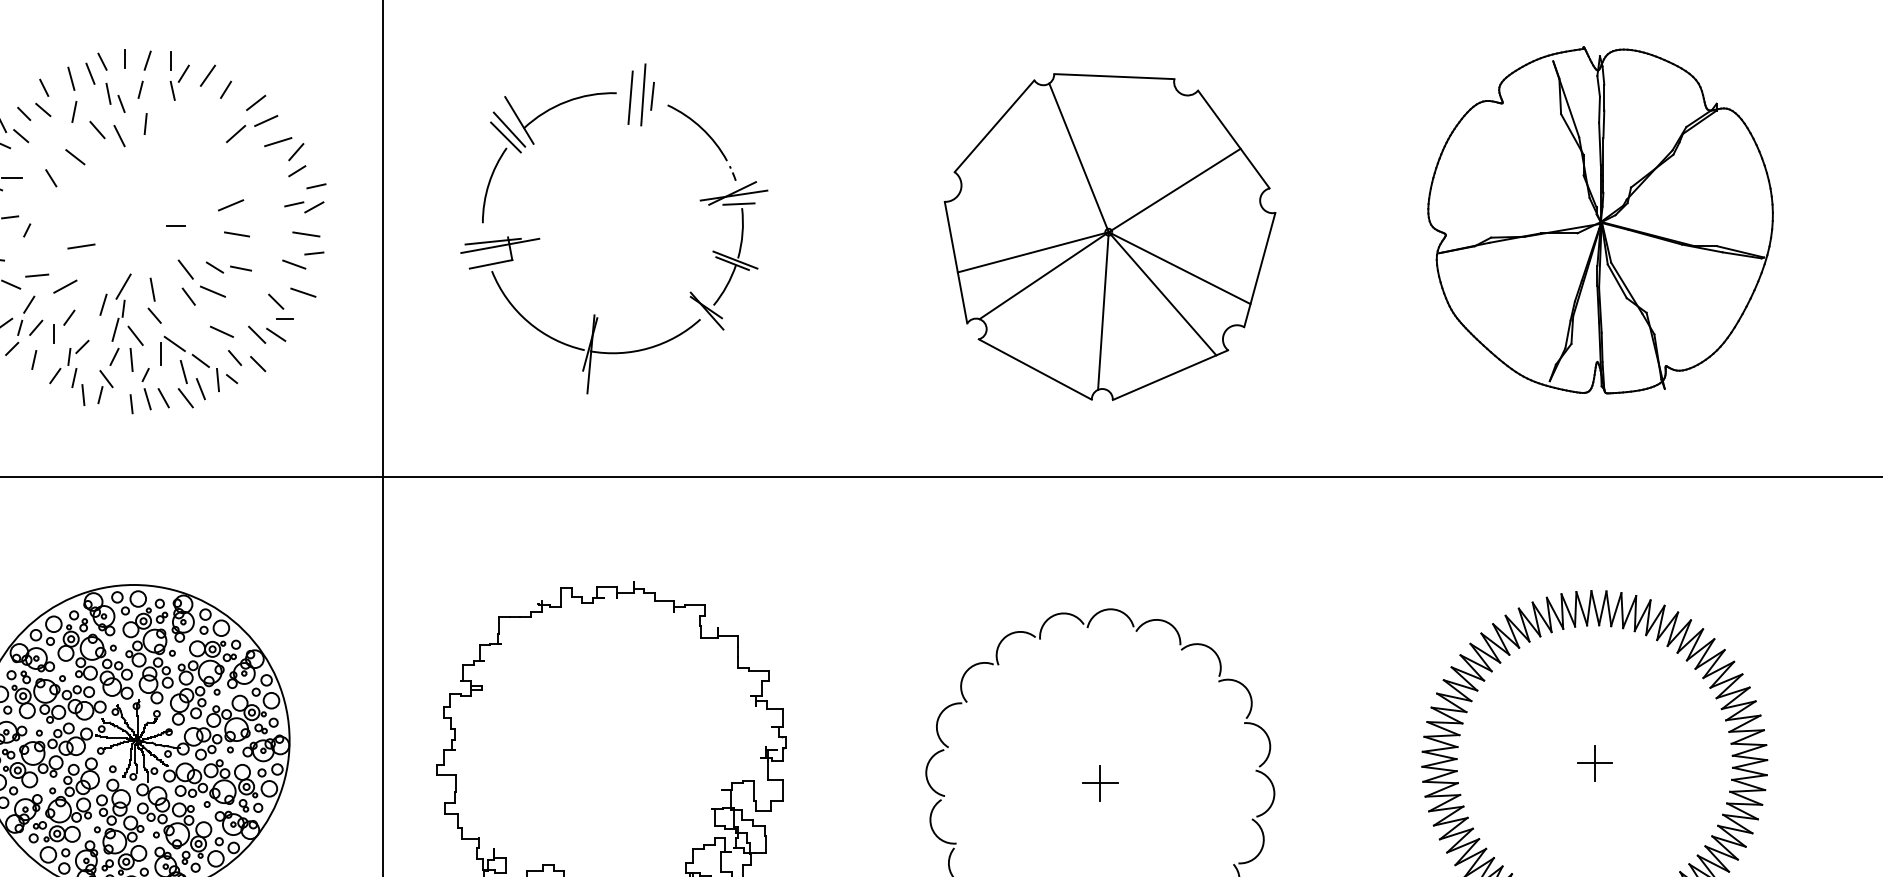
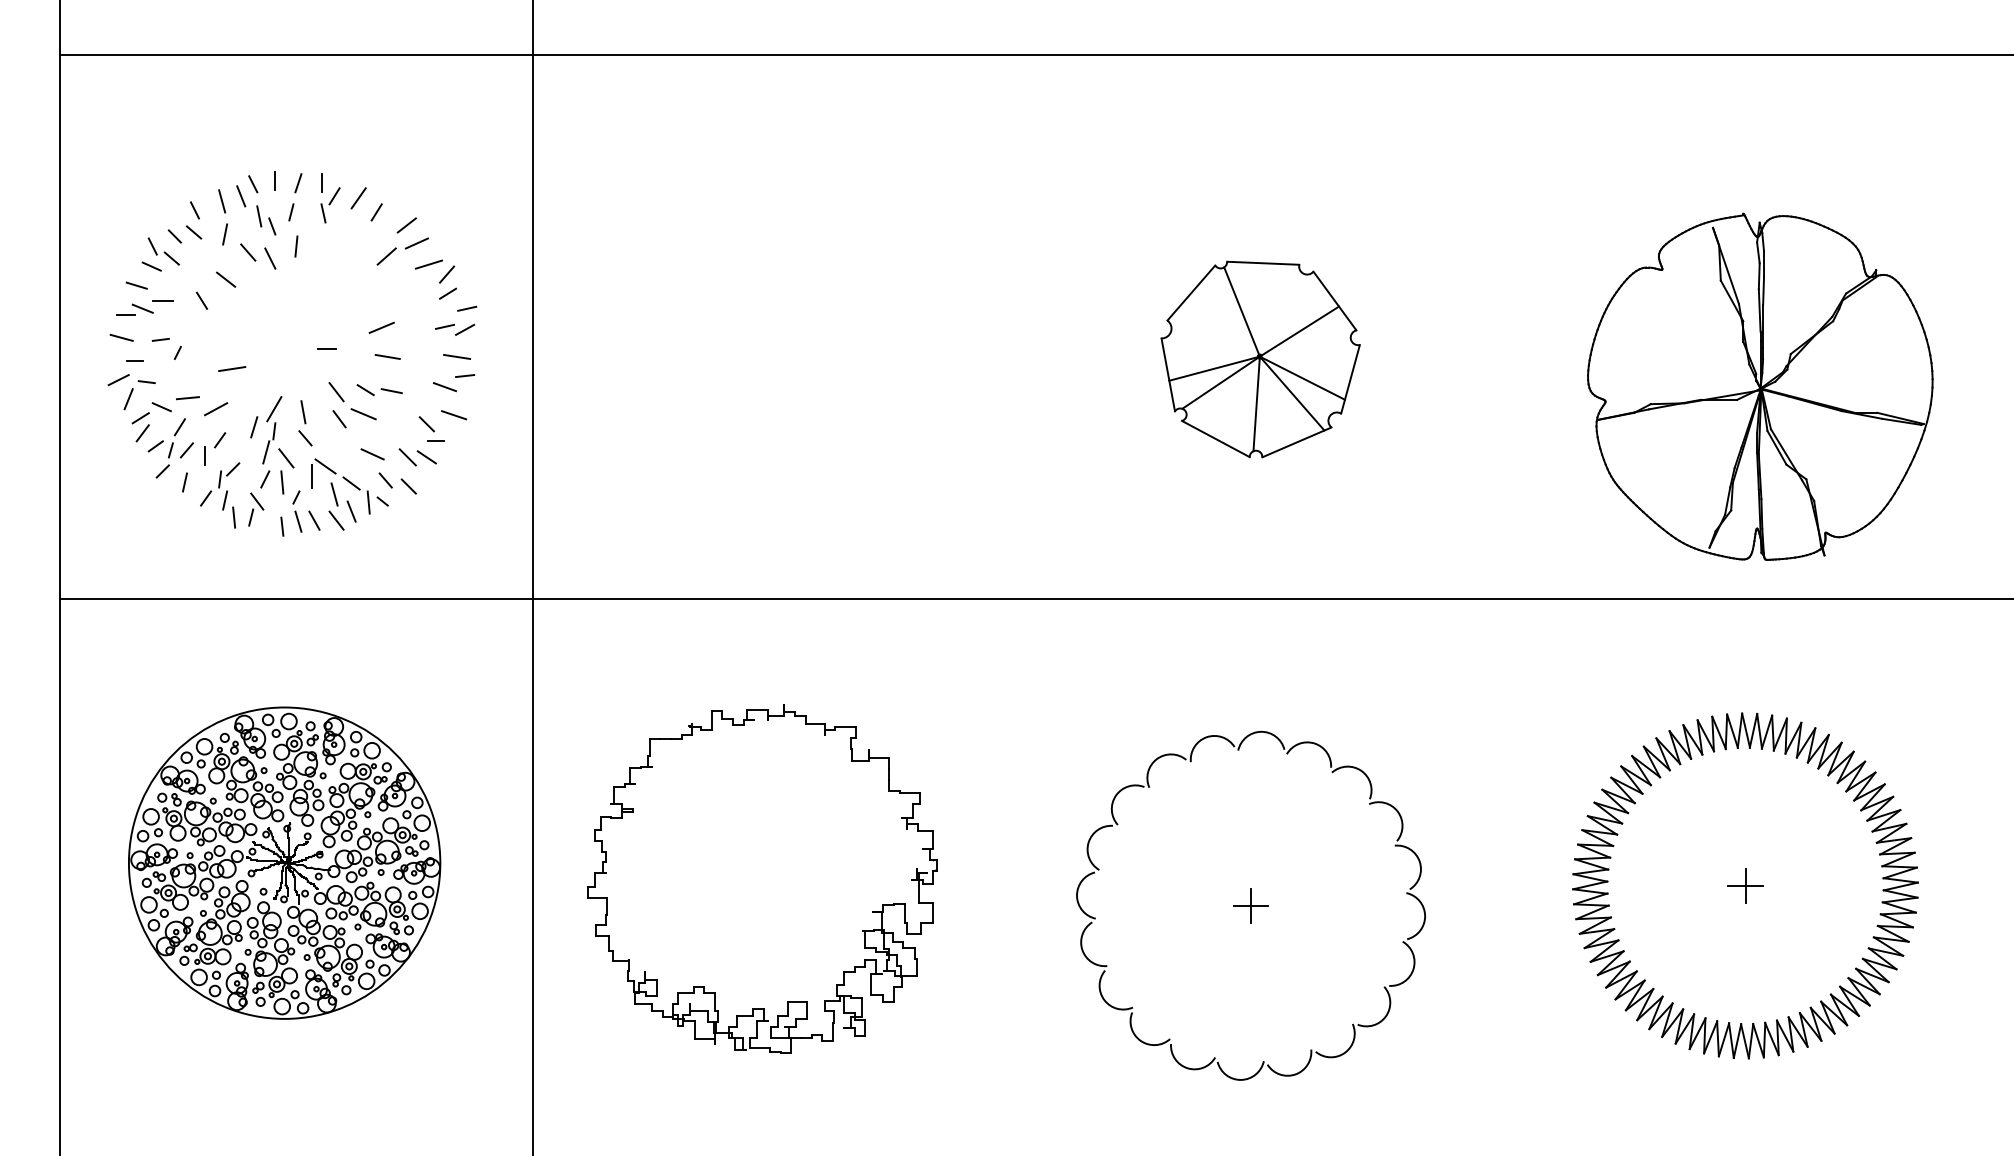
part: (1600, 219) -> (1760, 386), moved
part: (1109, 236) -> (1260, 359), size x0.6
part: (539, 237) -> (690, 360), removed

